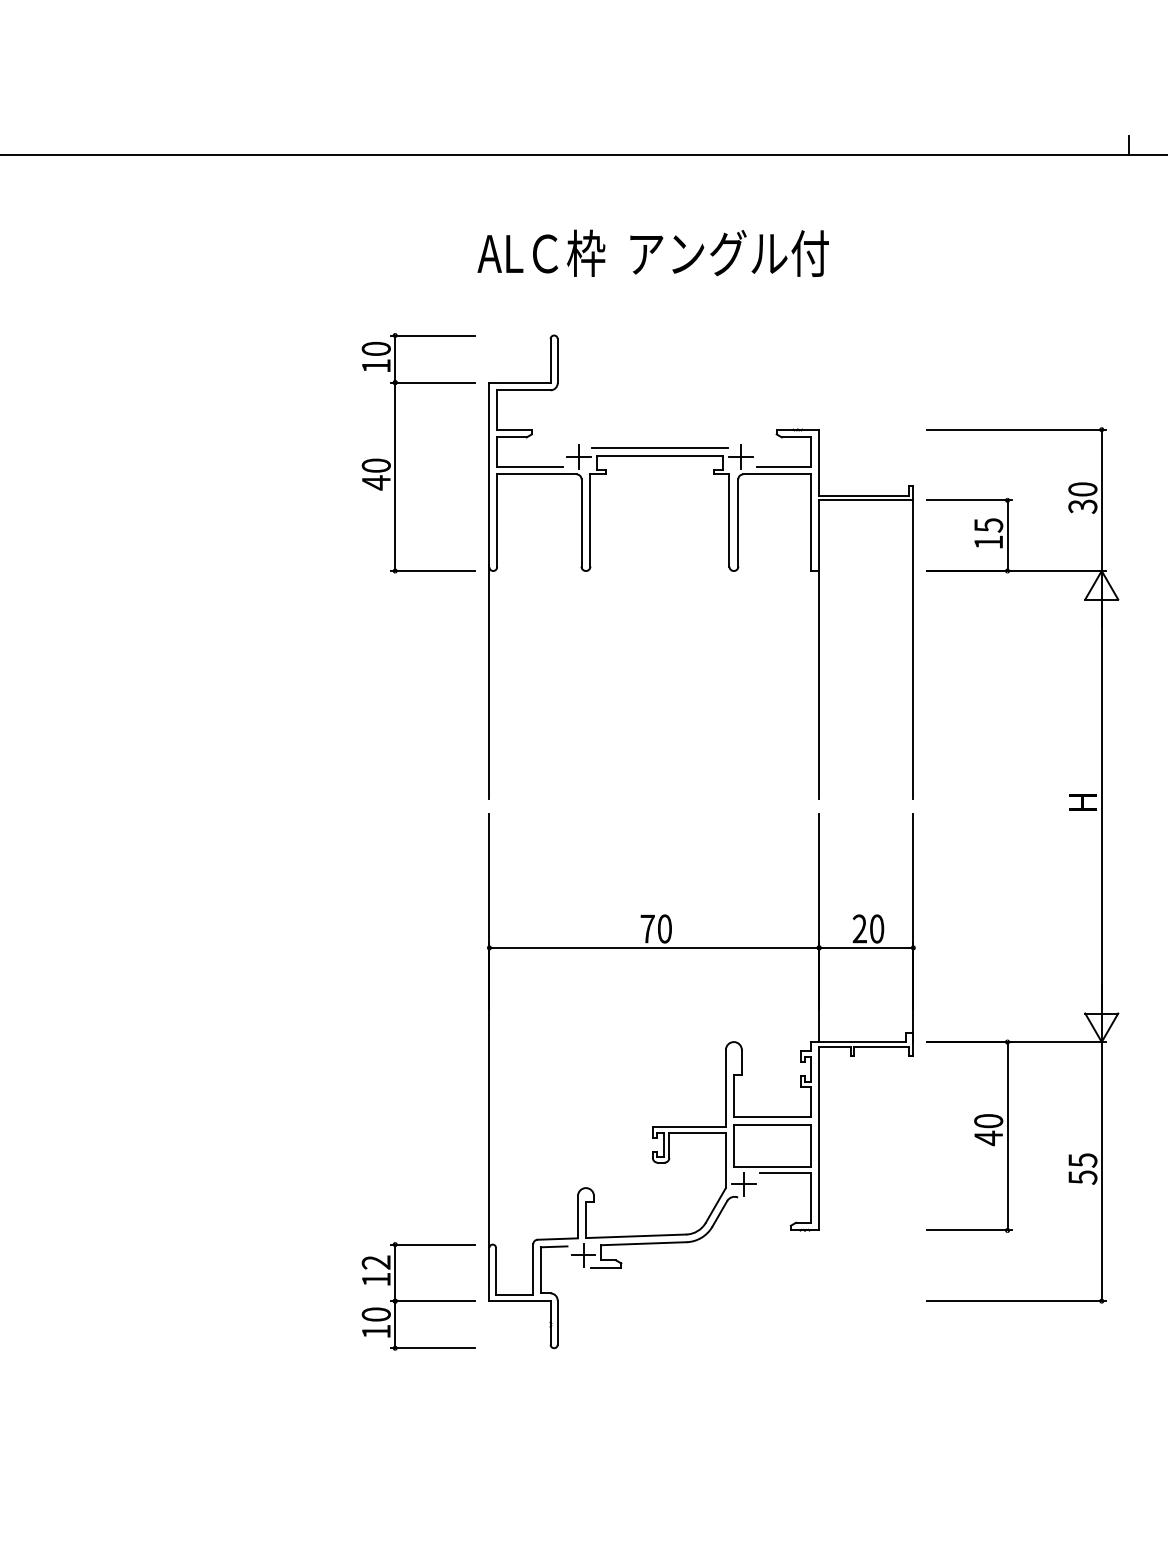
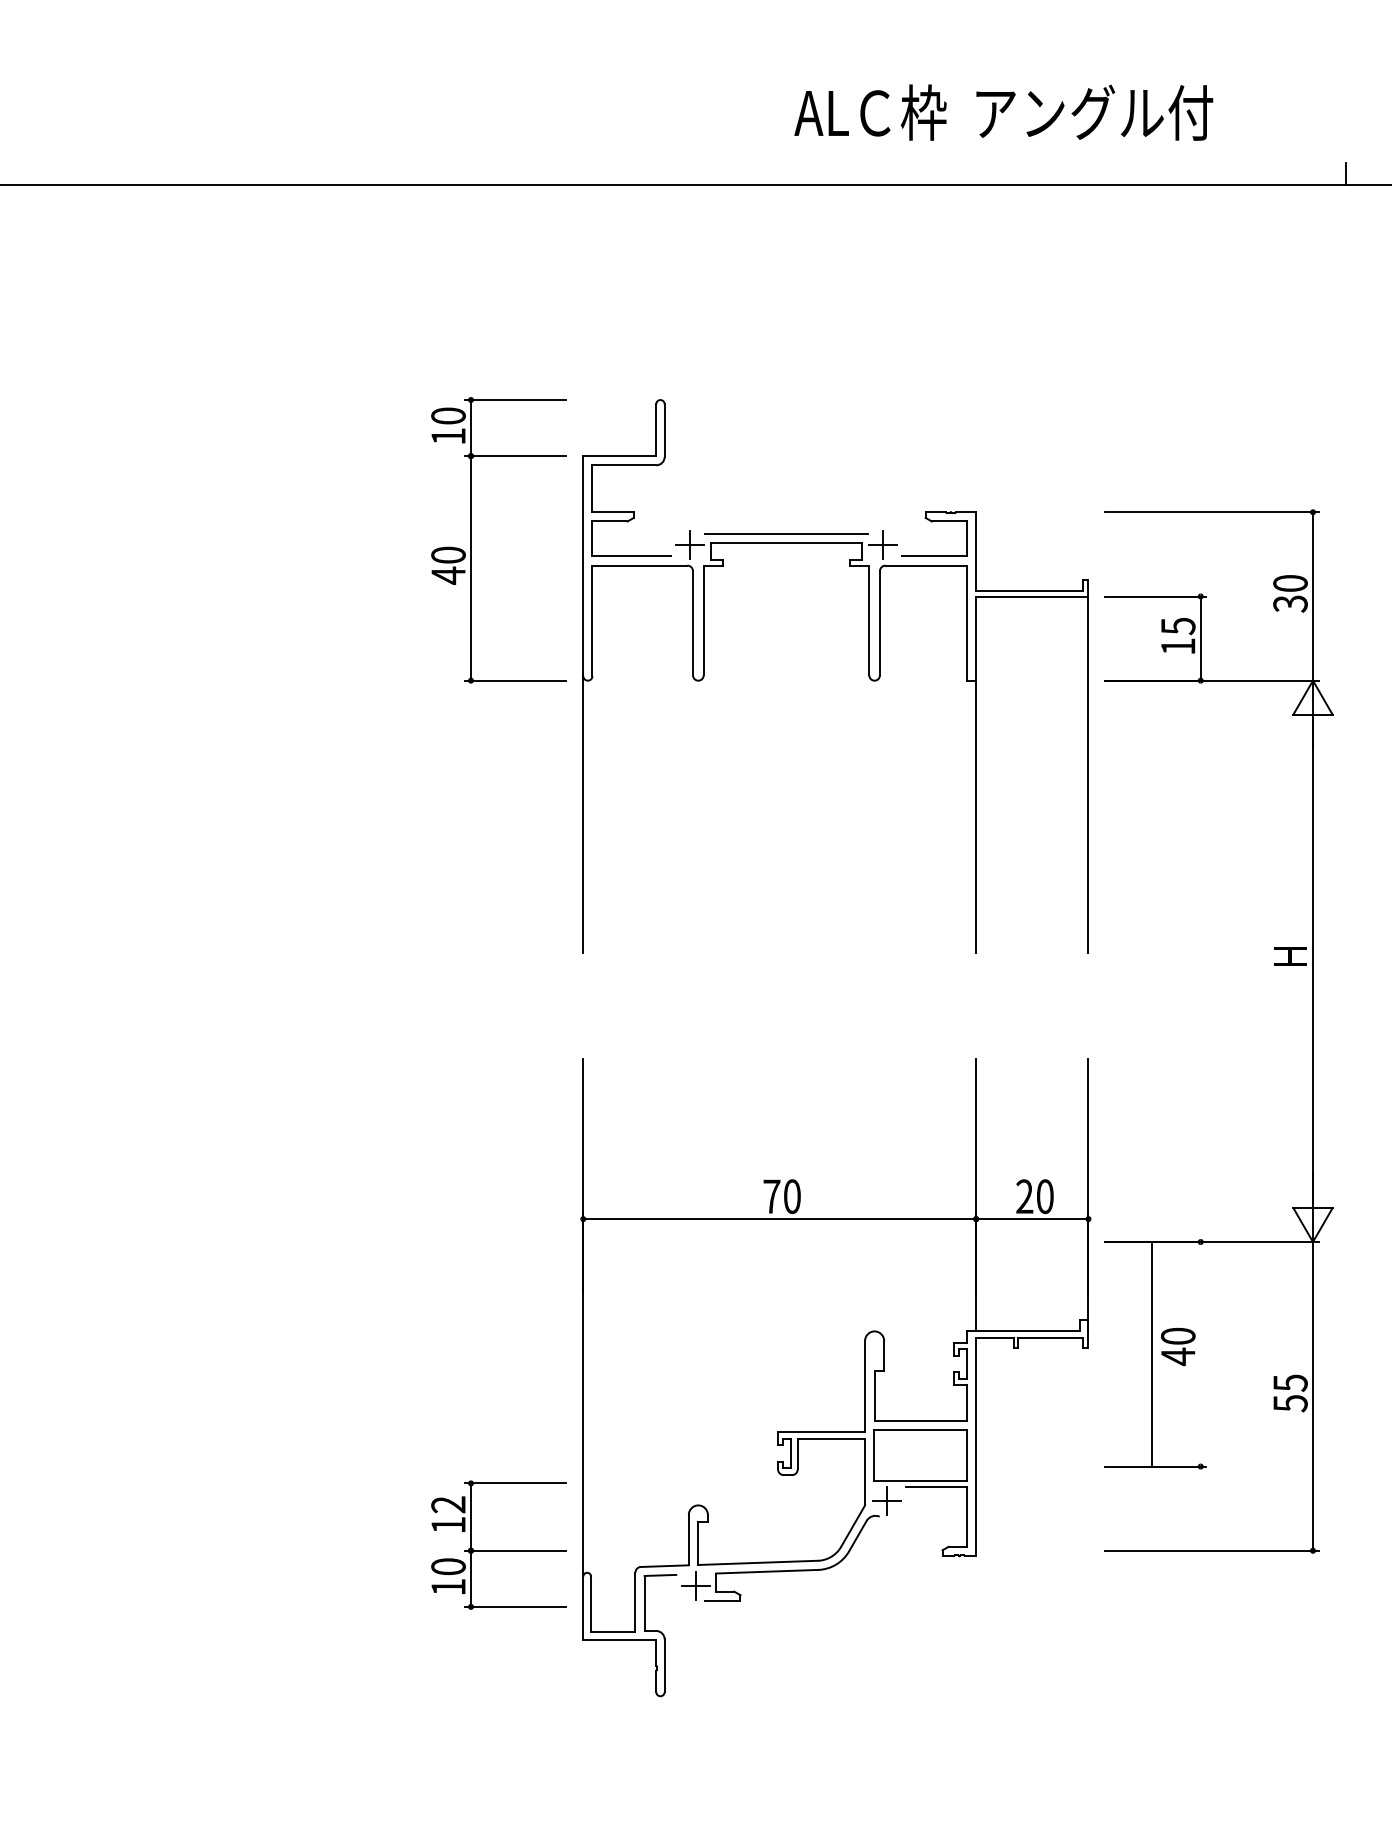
text: (652, 252) -> (1002, 111), moved
part: (701, 1081) -> (836, 1378), moved
line: (1007, 1136) -> (1151, 1354), moved

